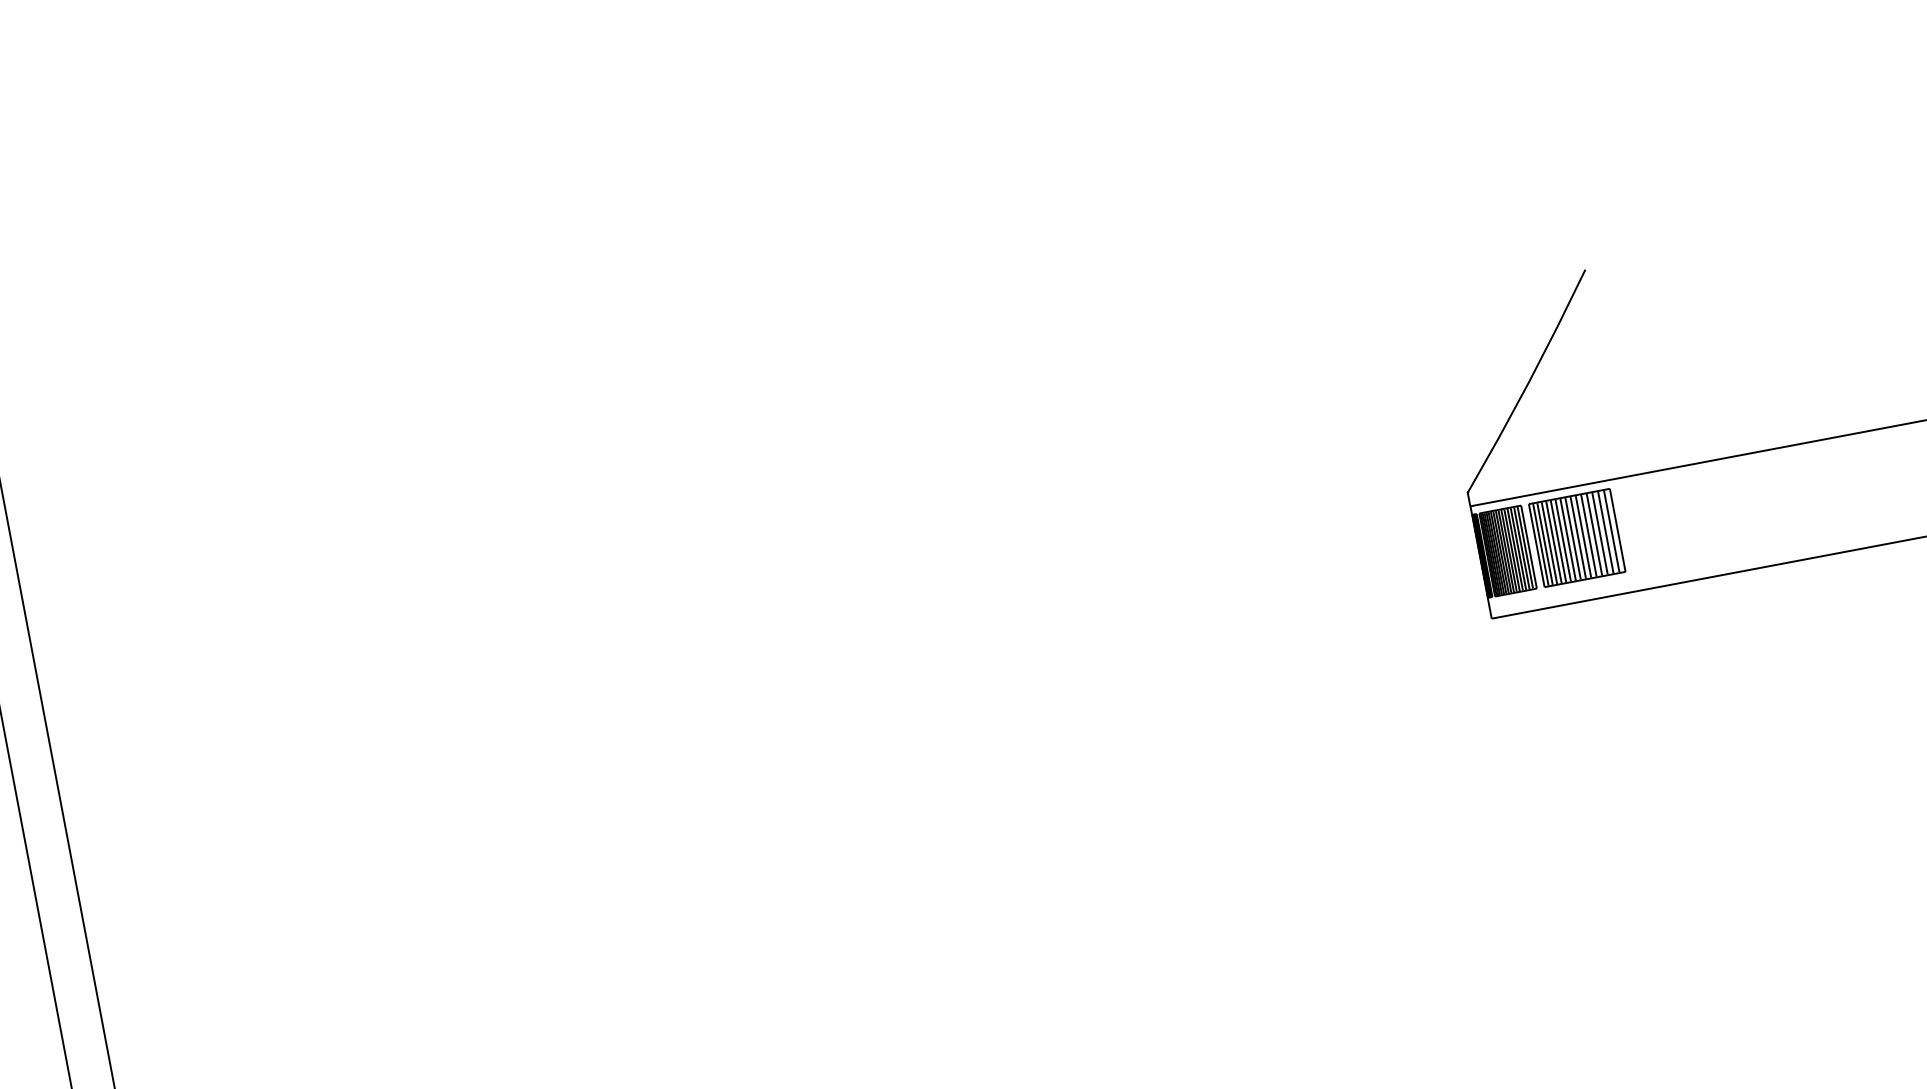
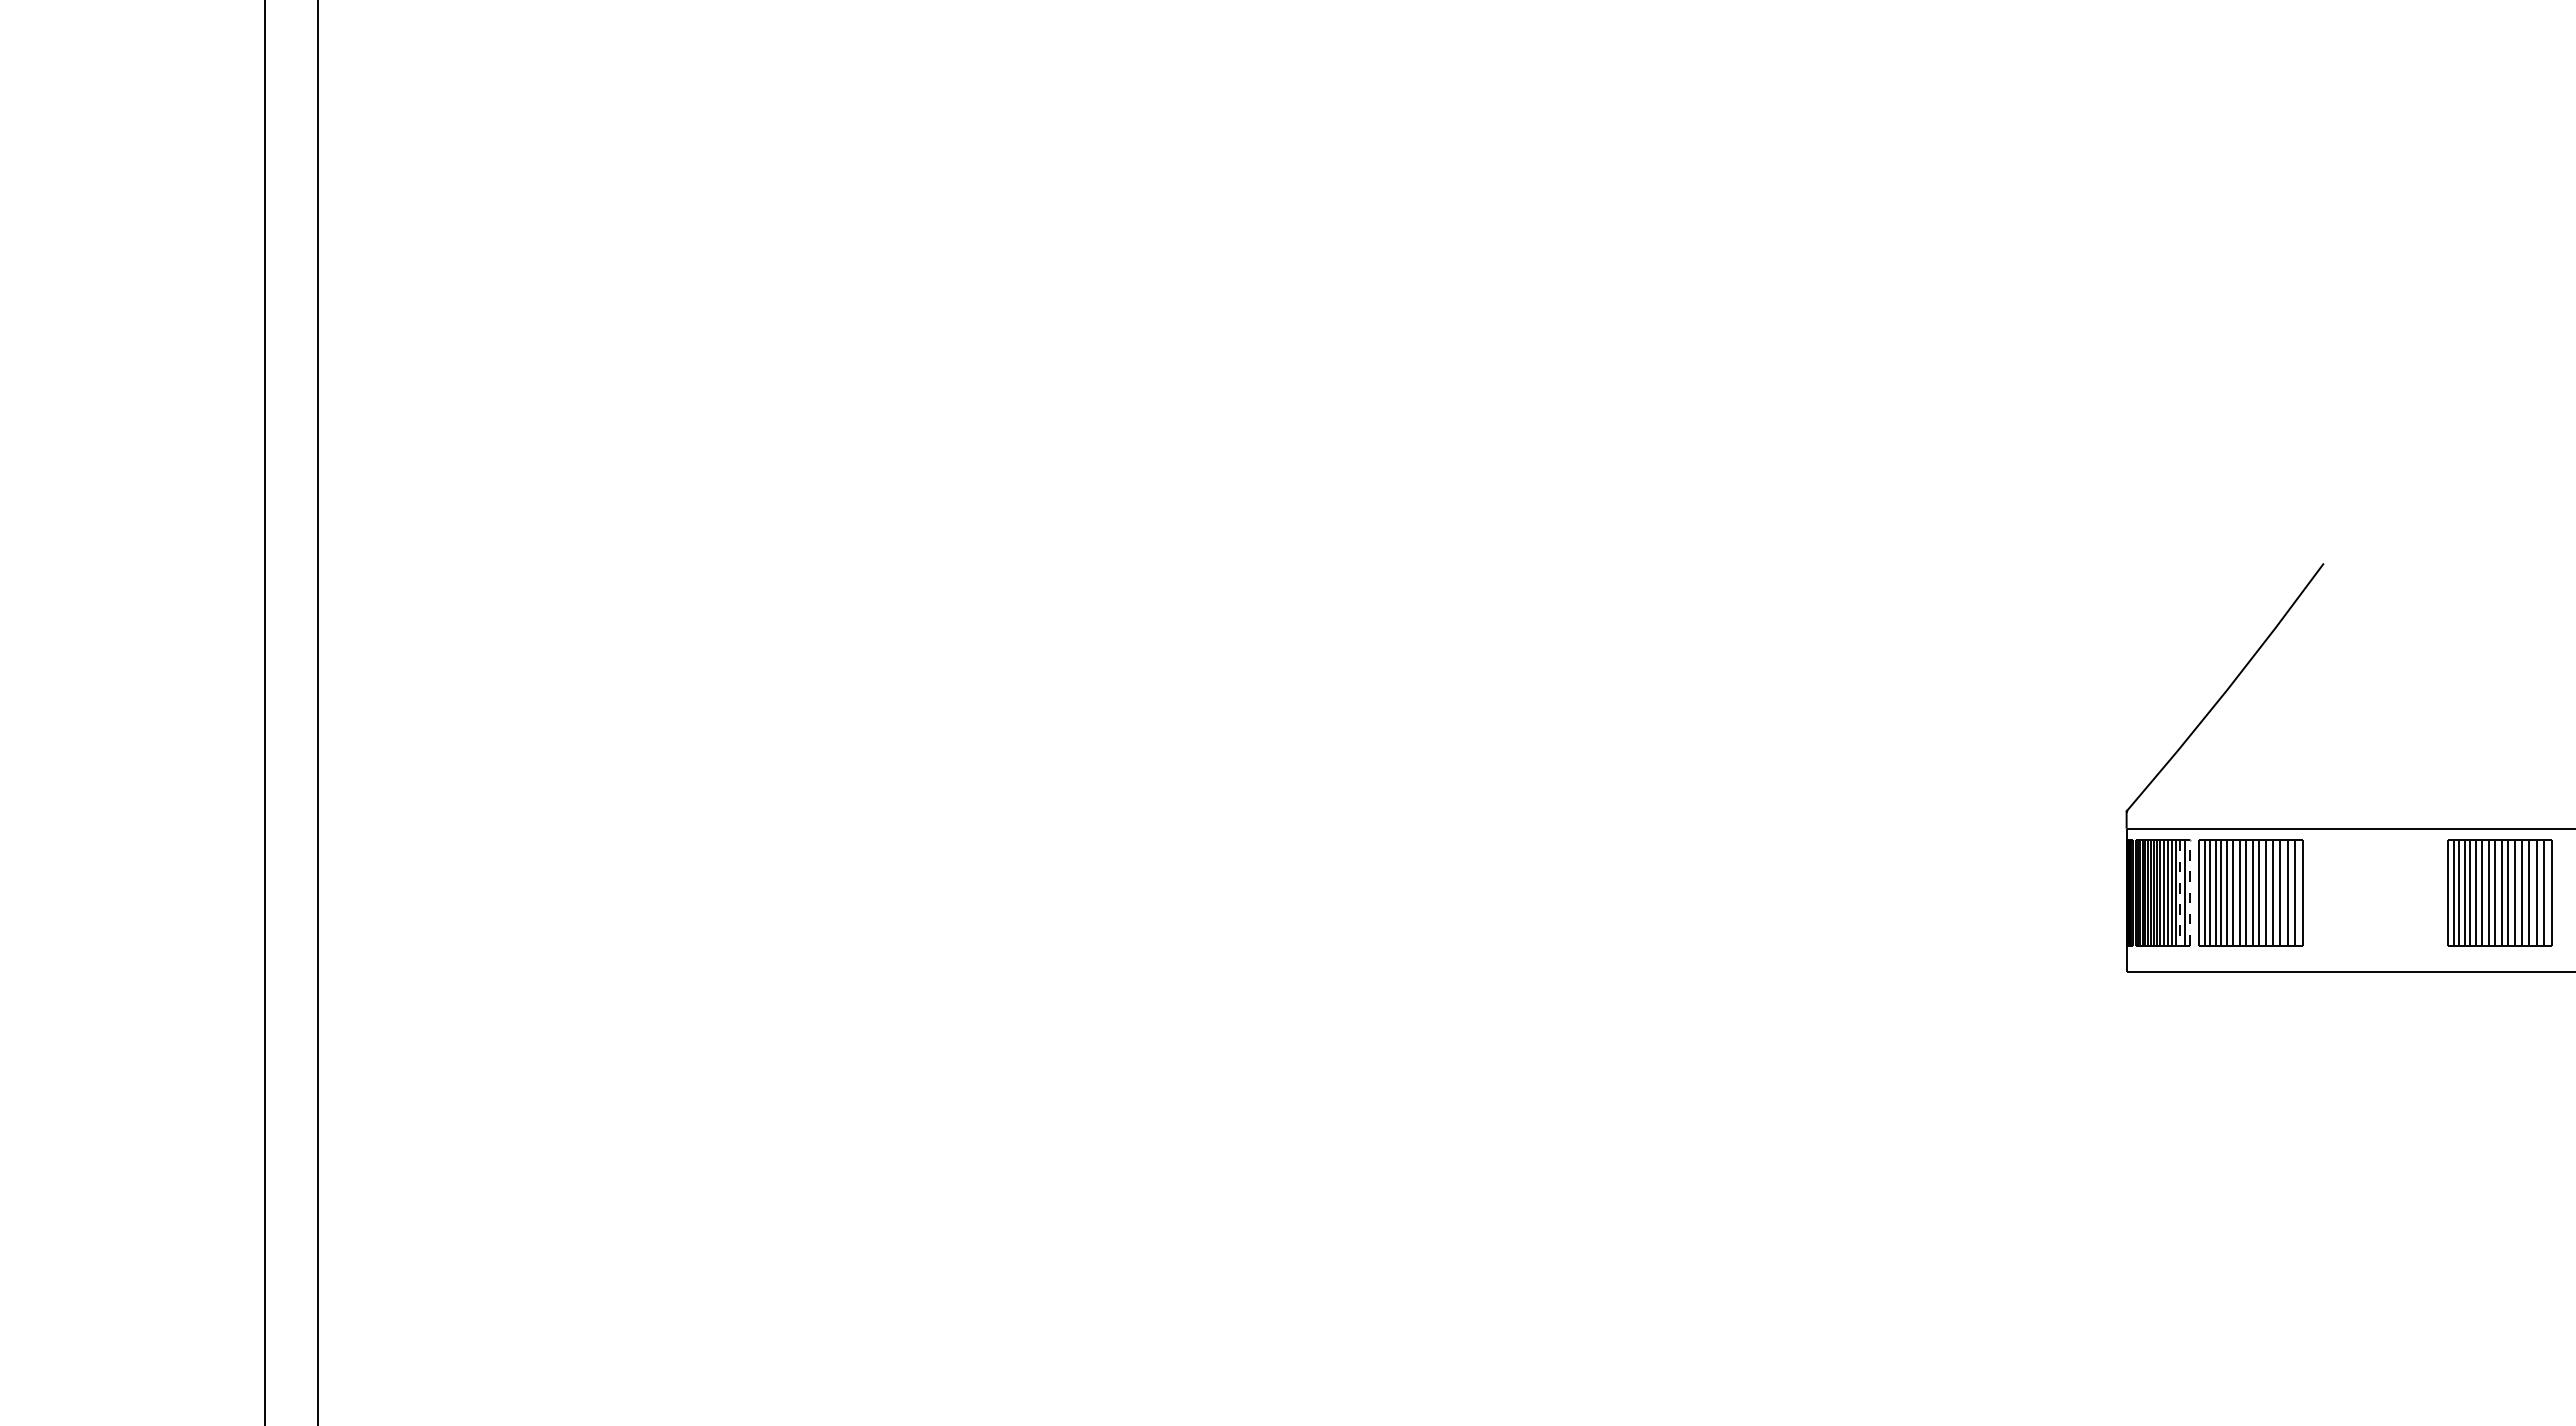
part: (1771, 501) -> (2499, 892), added
line: (1528, 547) -> (2189, 892), solid -> dashed
line: (1522, 549) -> (2180, 893), solid -> dashed

